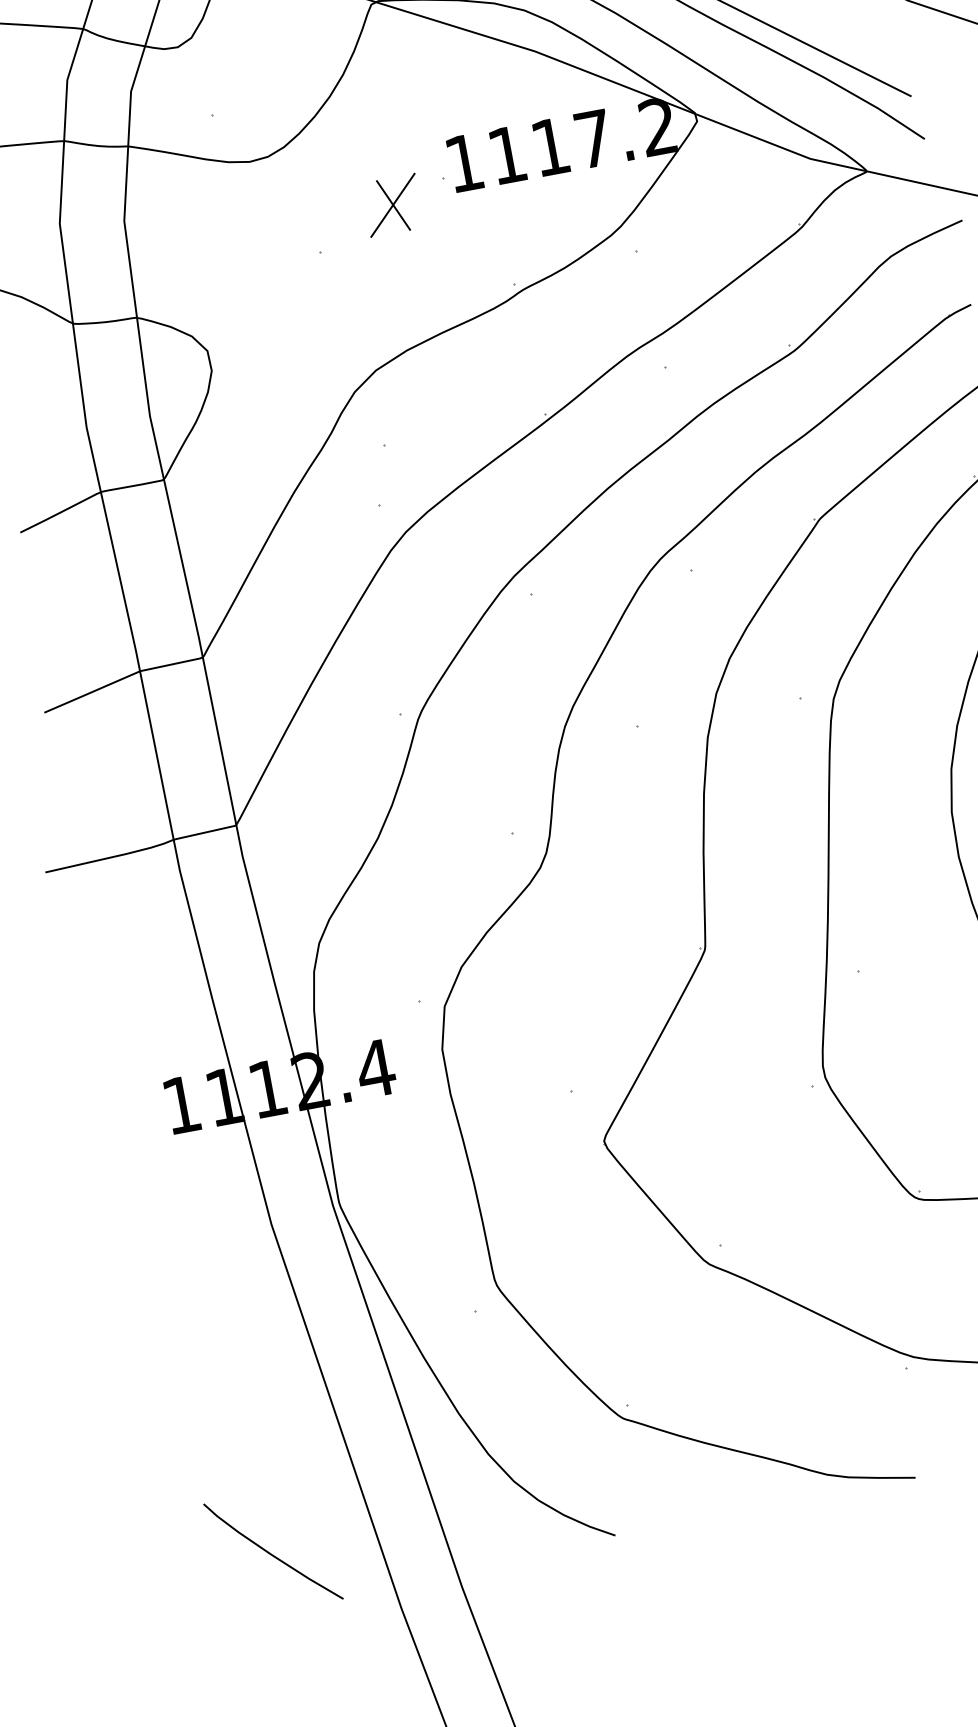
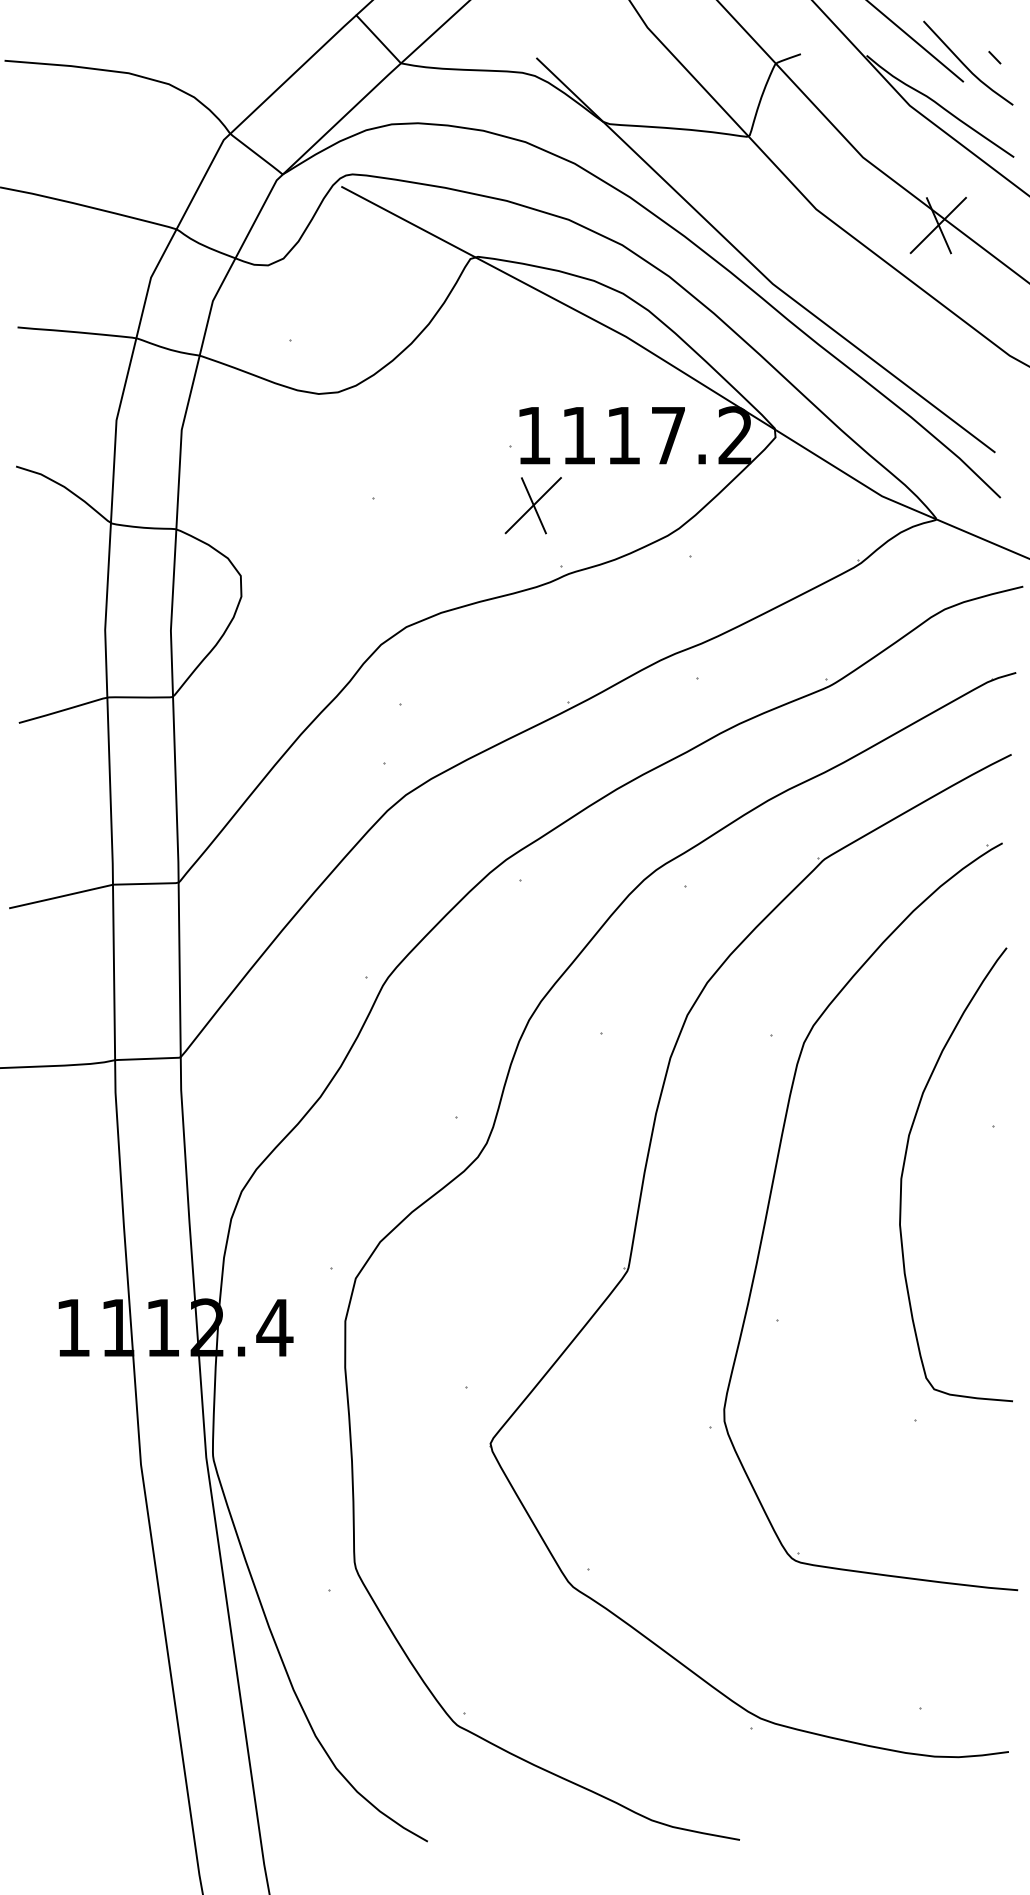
part: (392, 205) -> (532, 505), moved
curve: (271, 1553) -> (79, 1795), removed

